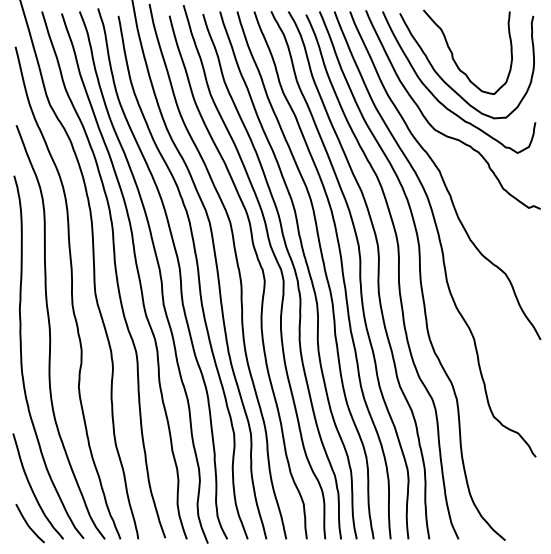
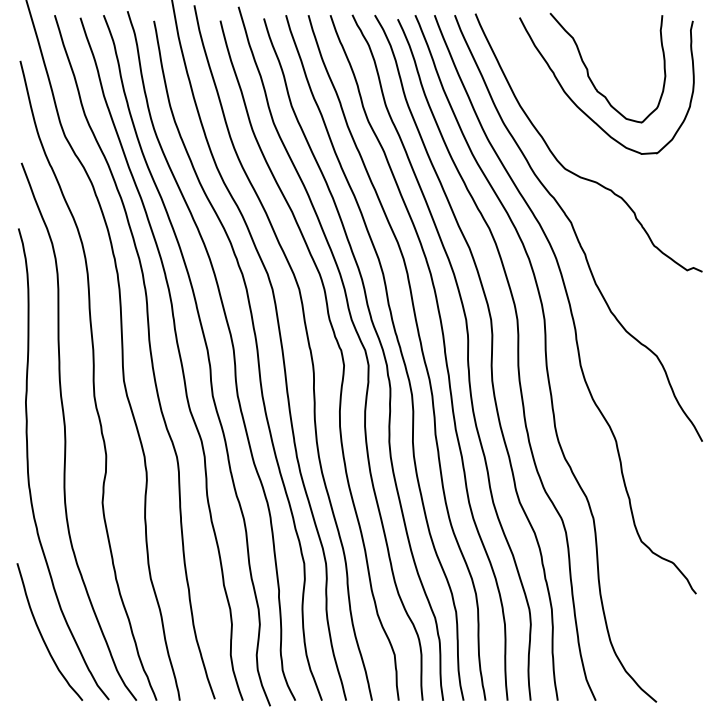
curve: (440, 101) -> (572, 132), removed
curve: (28, 524) -> (37, 681), removed

